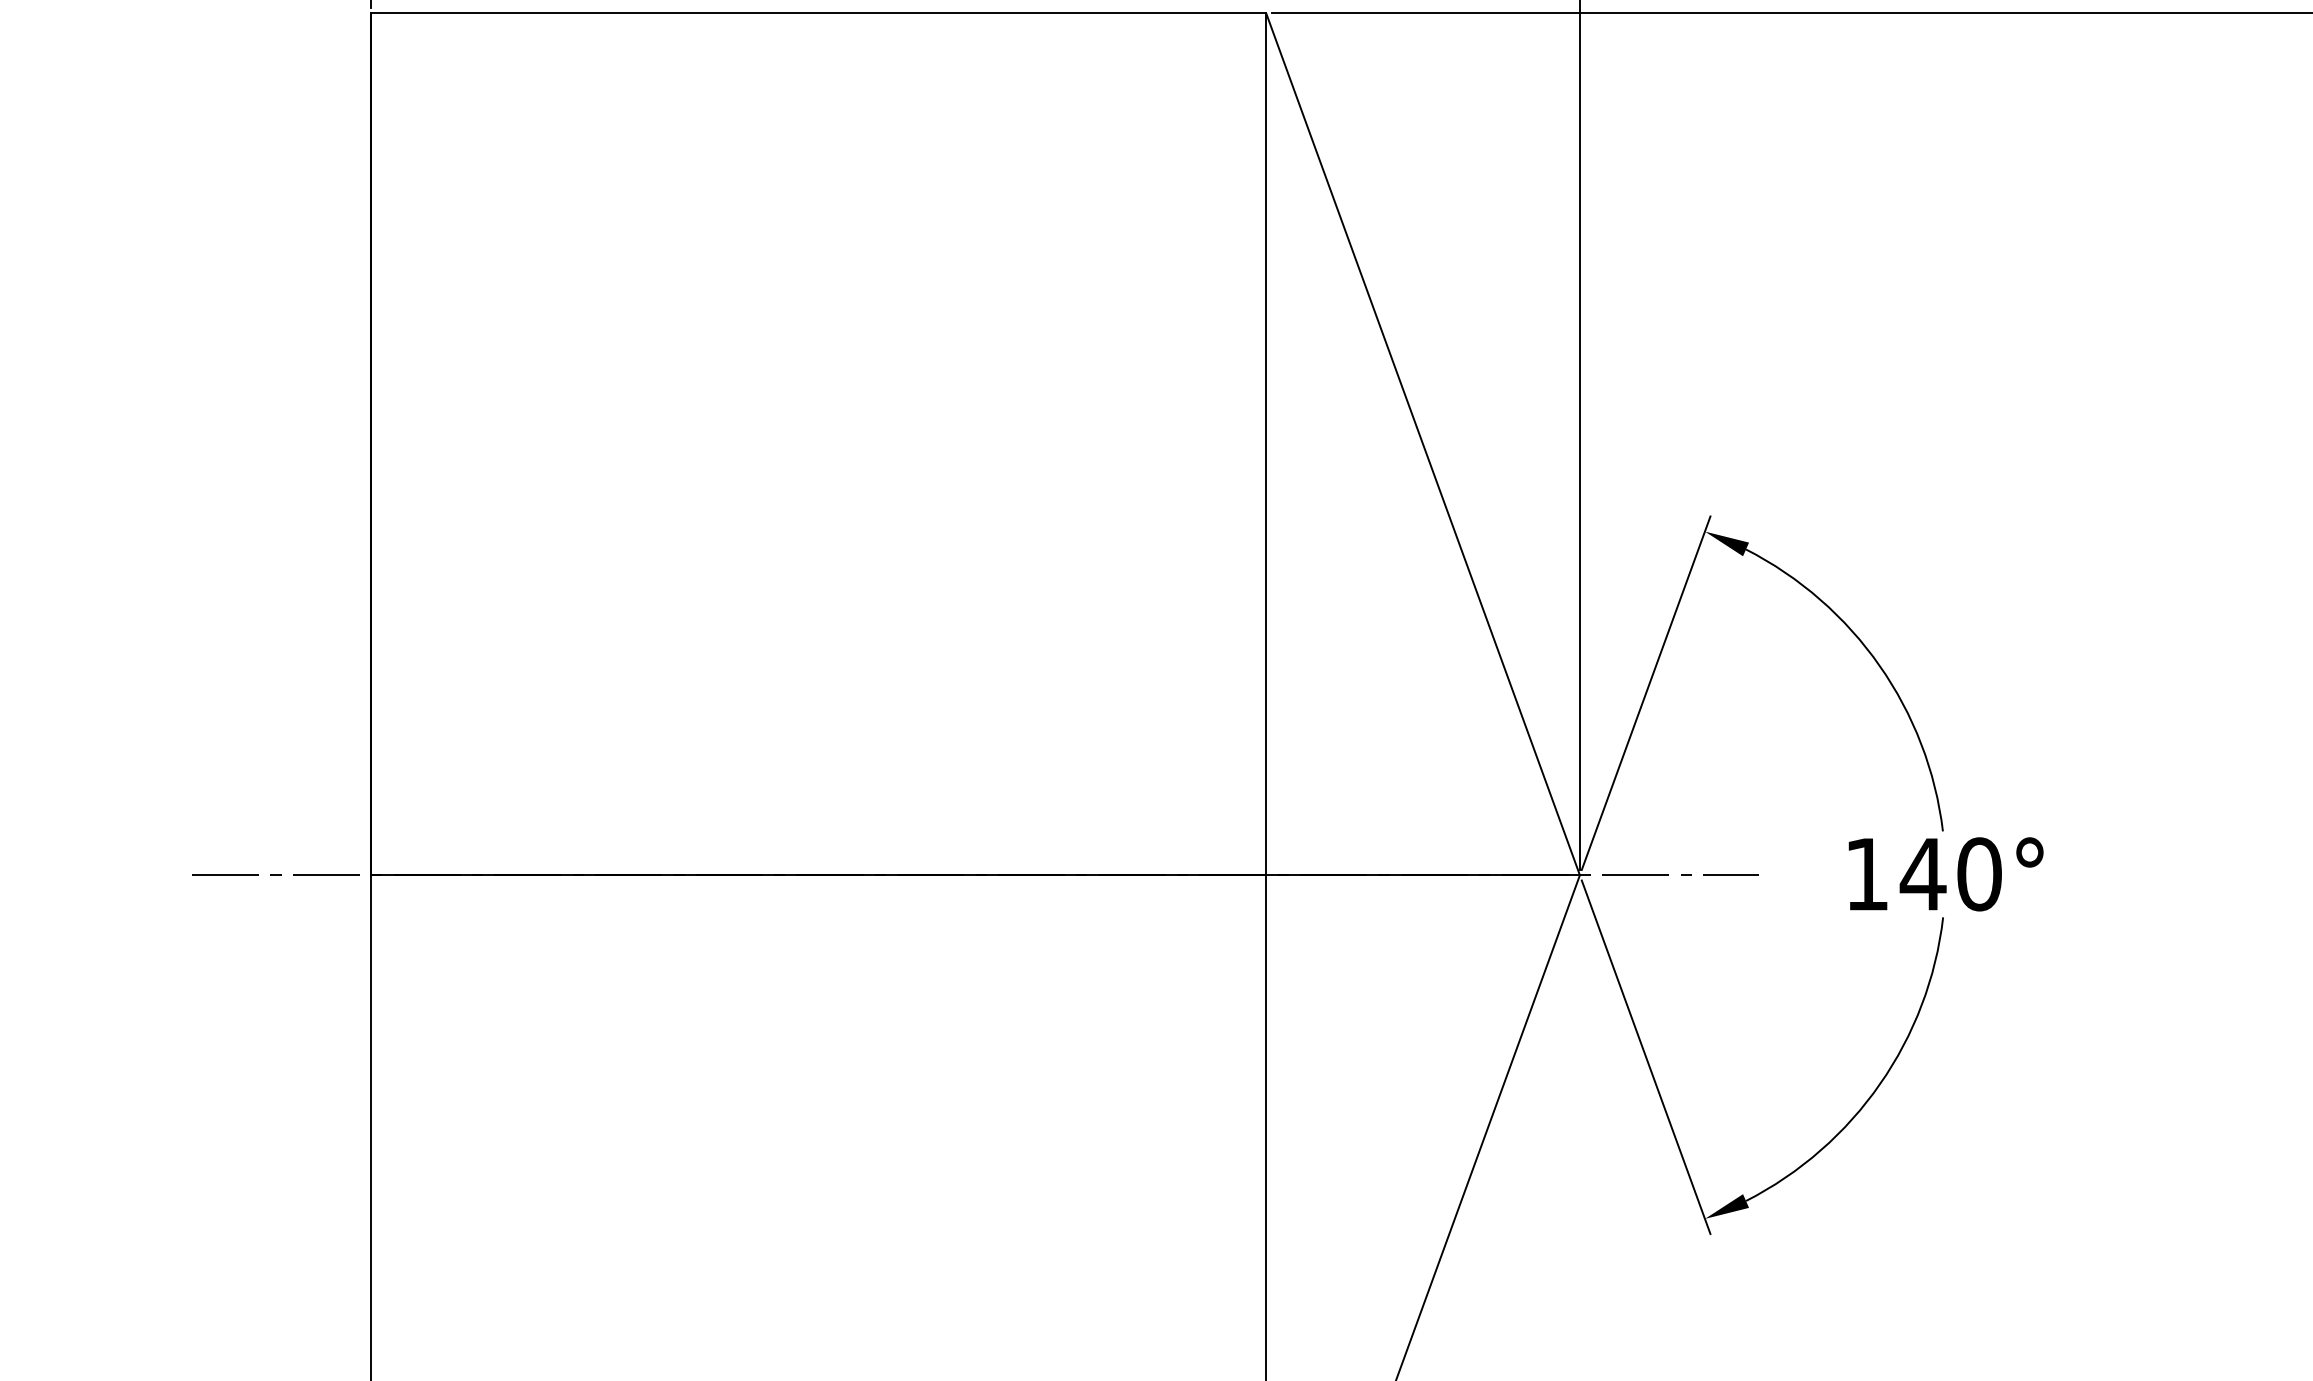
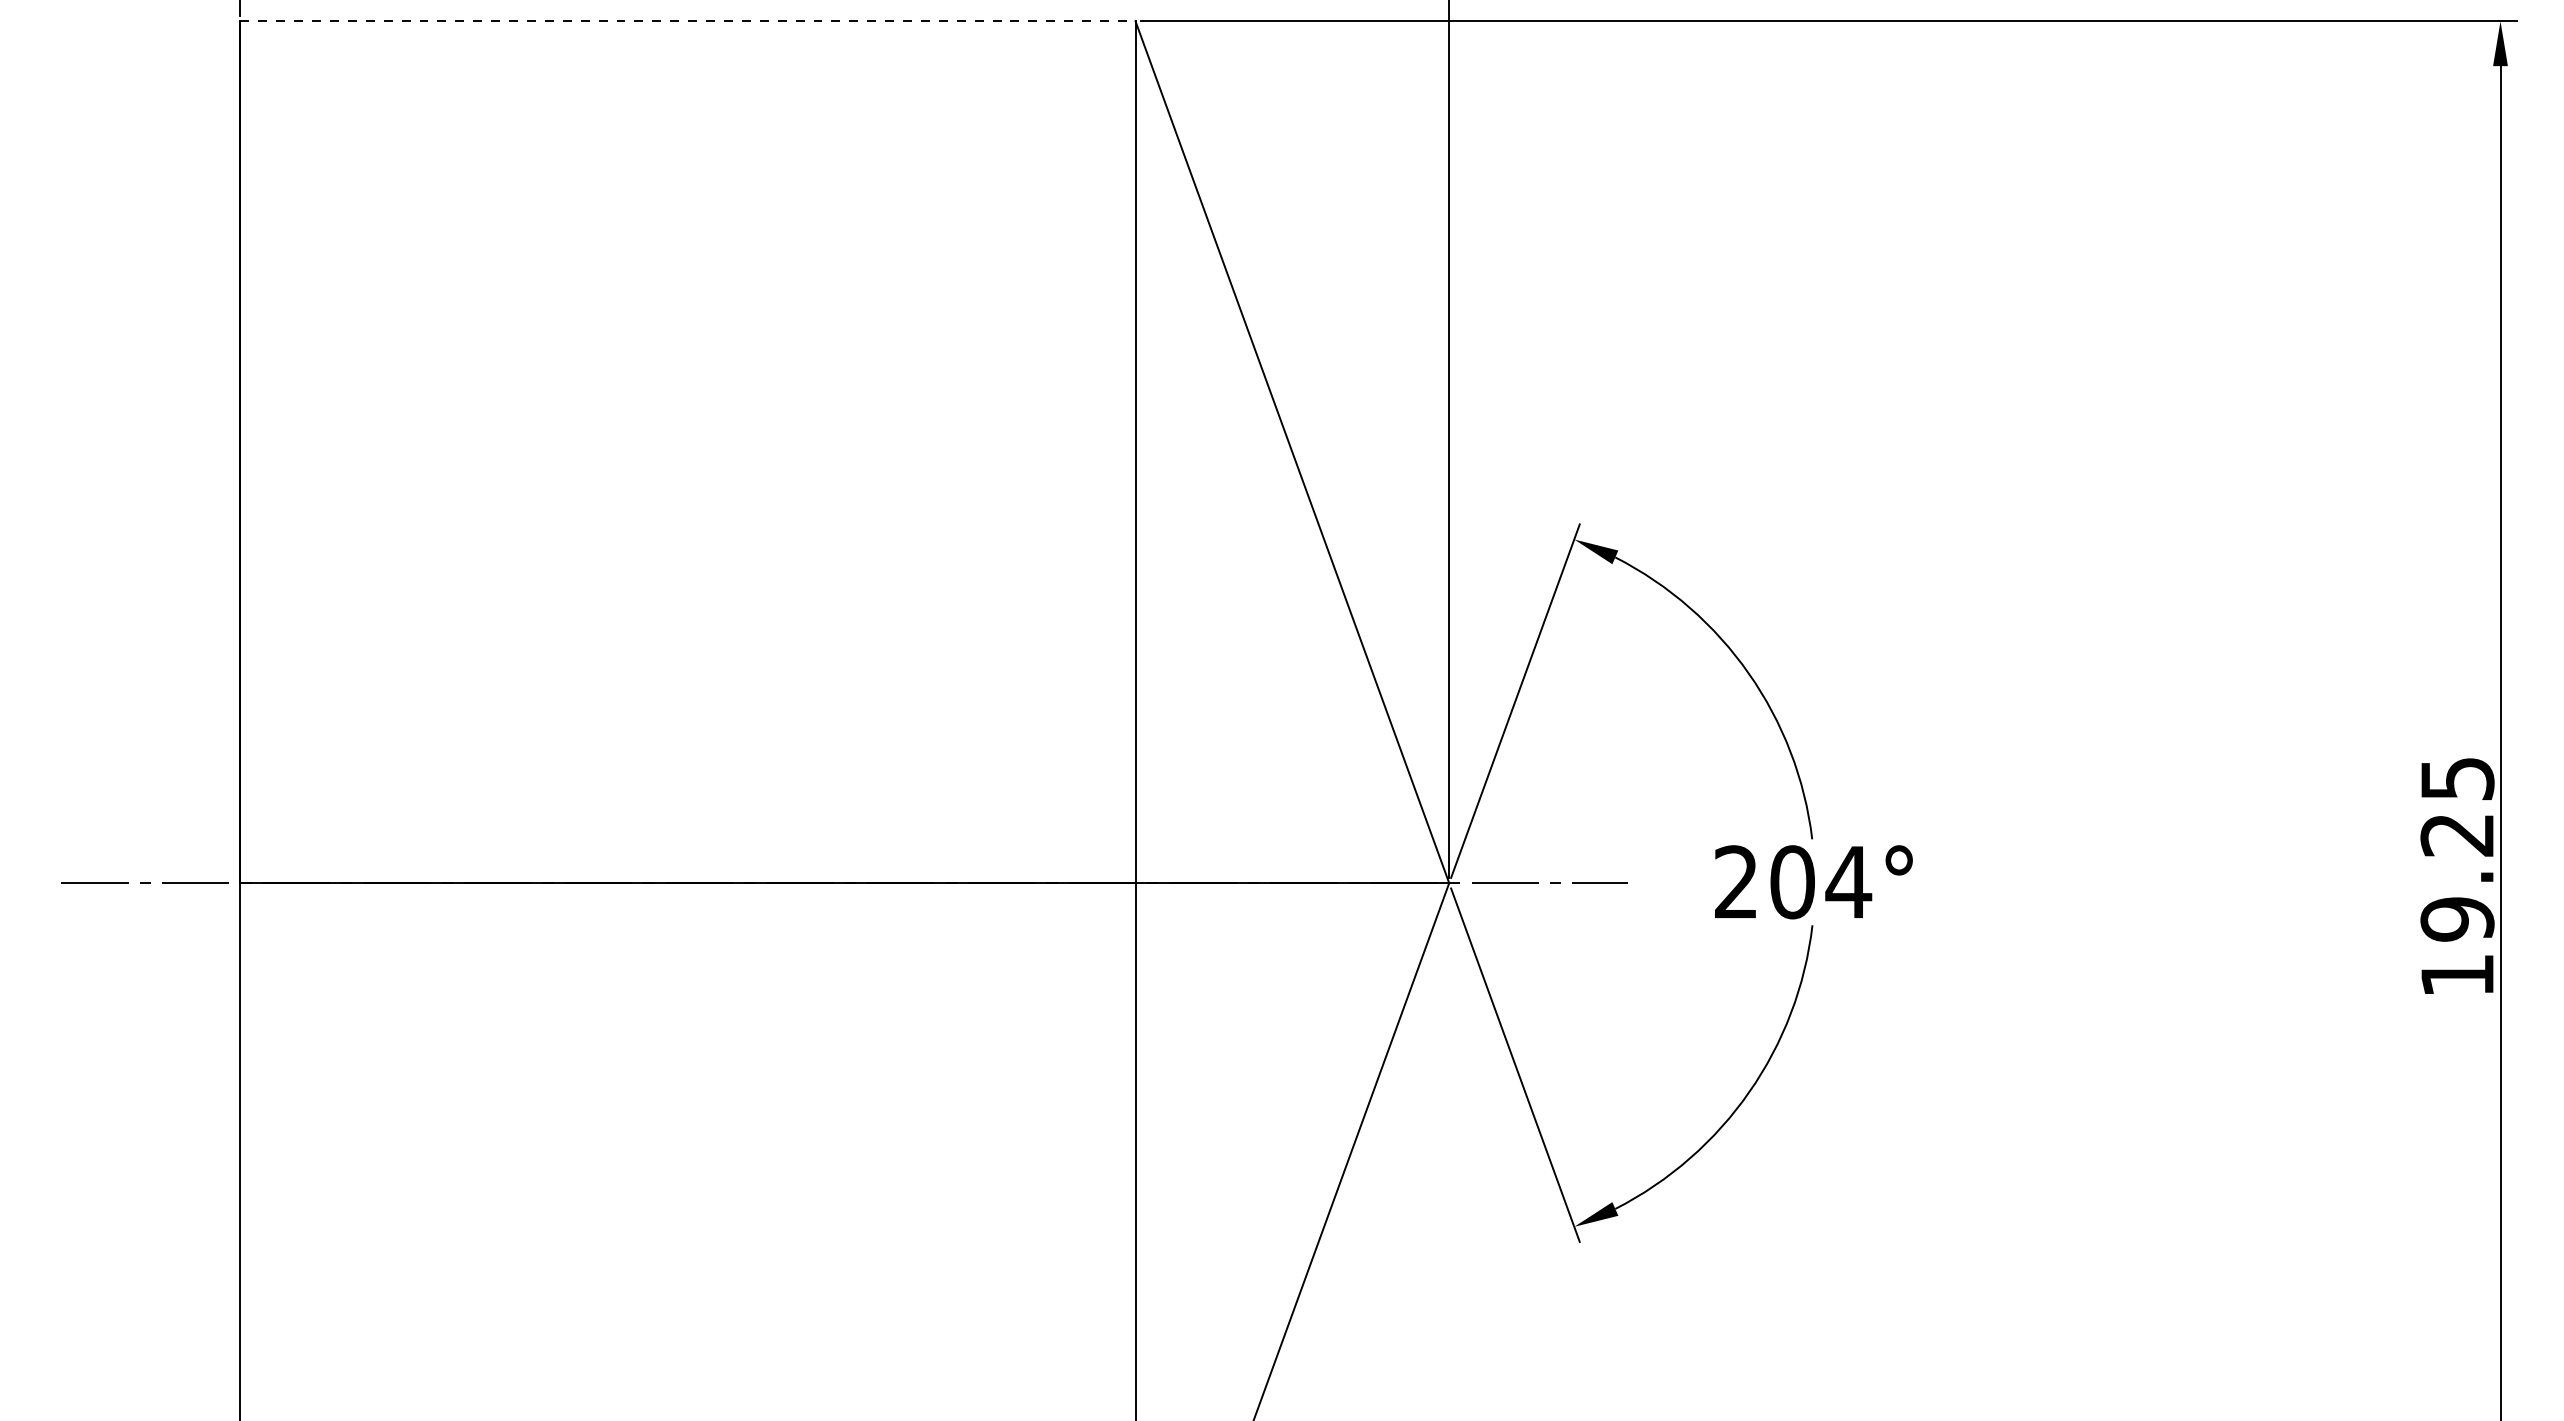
line: (819, 13) -> (688, 21), solid -> dashed
text: (1924, 874) -> (1793, 882), 140° -> 204°

